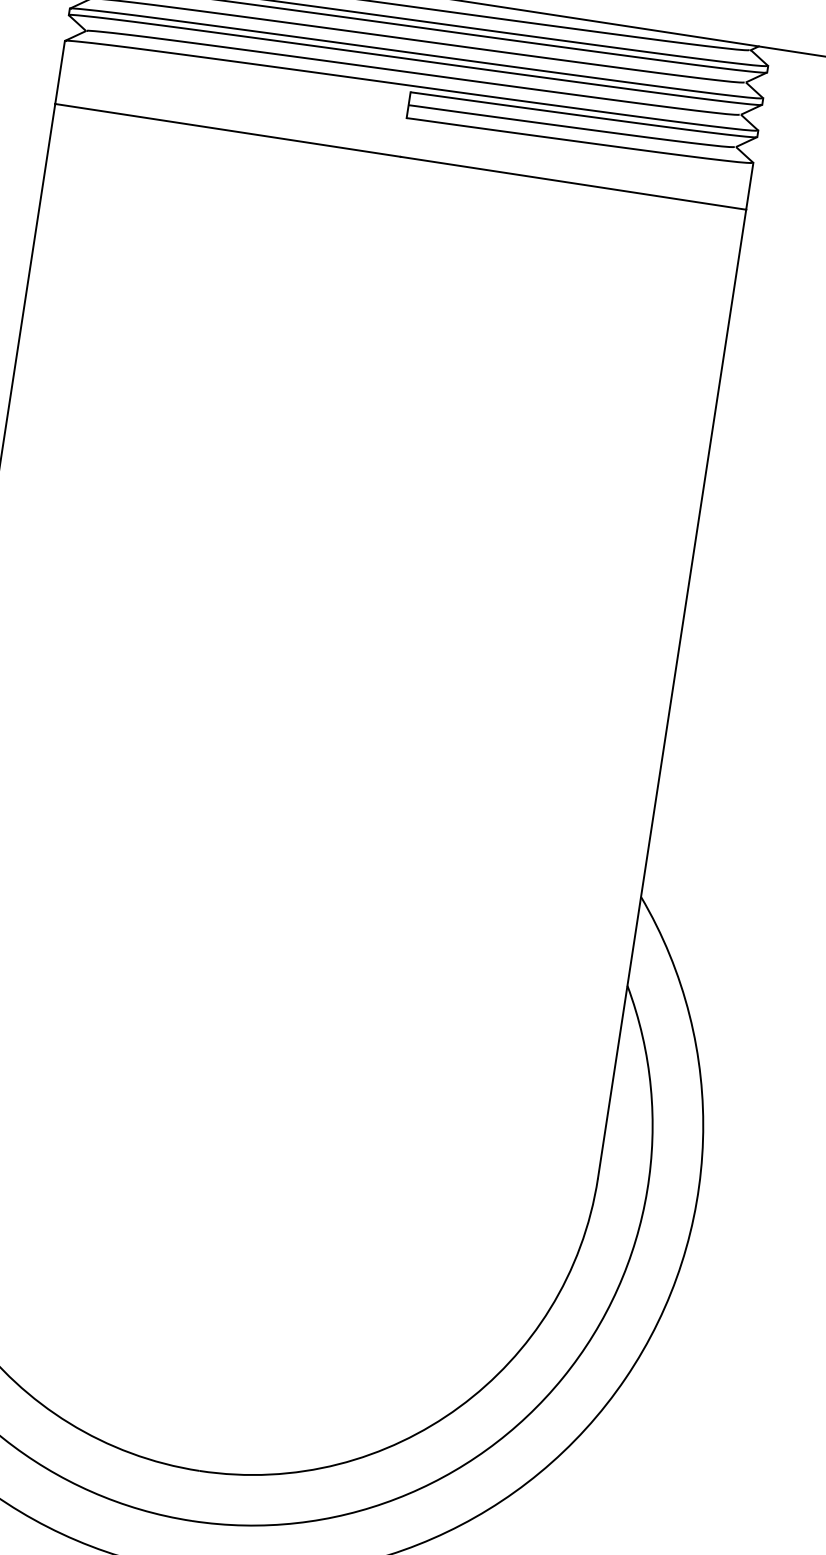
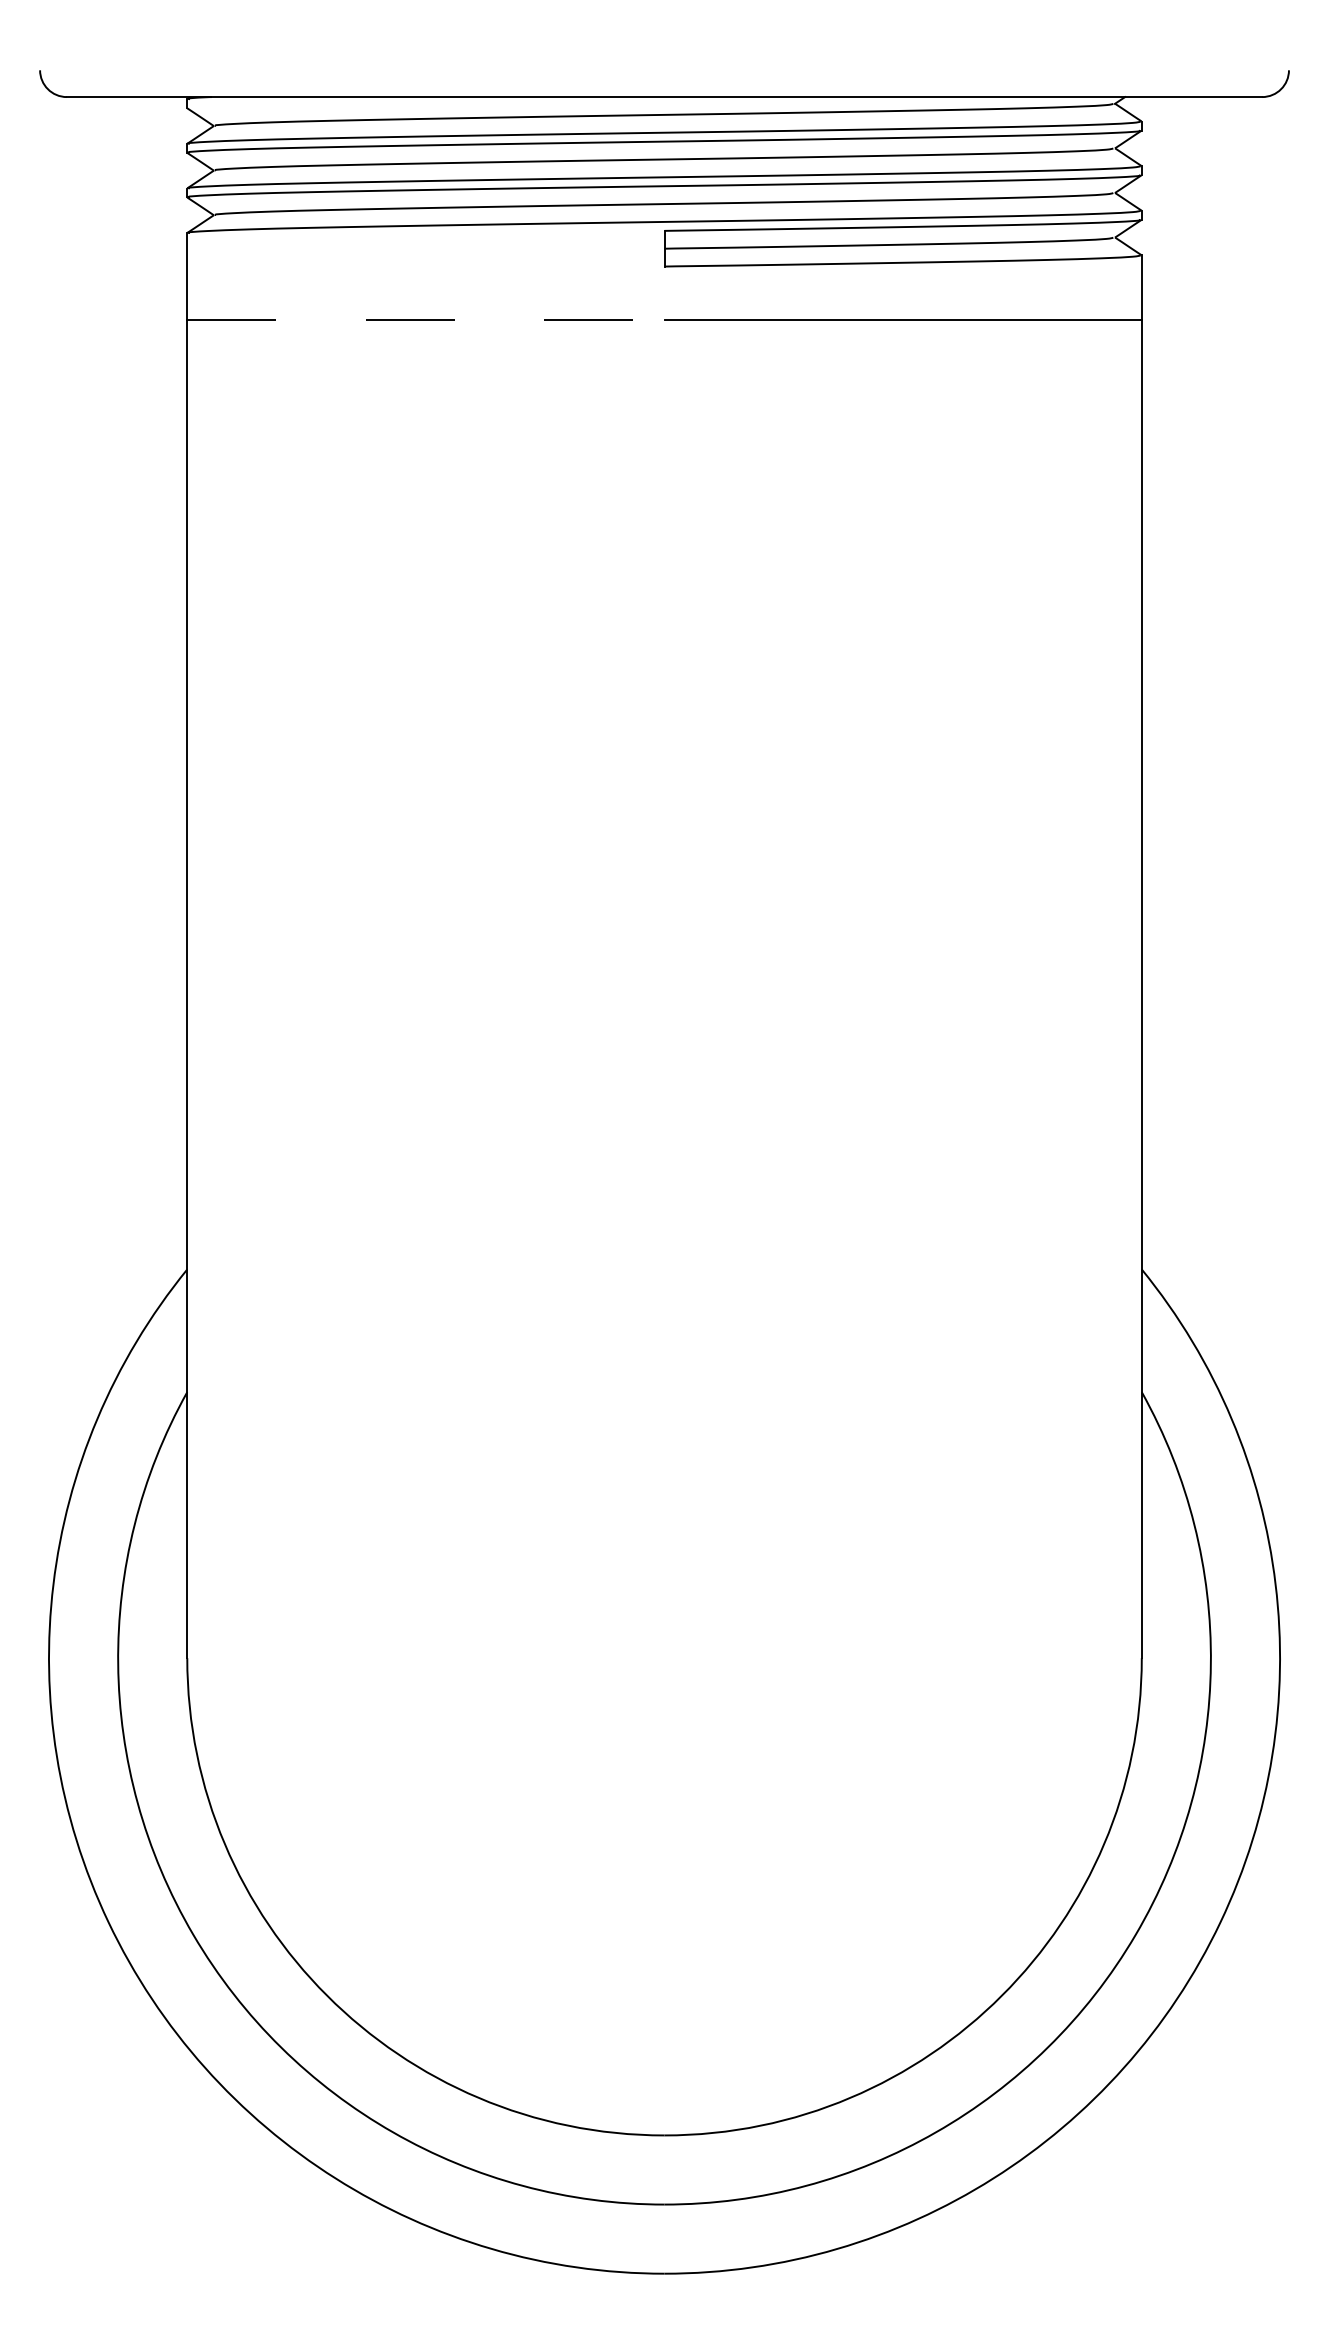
line: (227, 130) -> (425, 320), solid -> dashed

